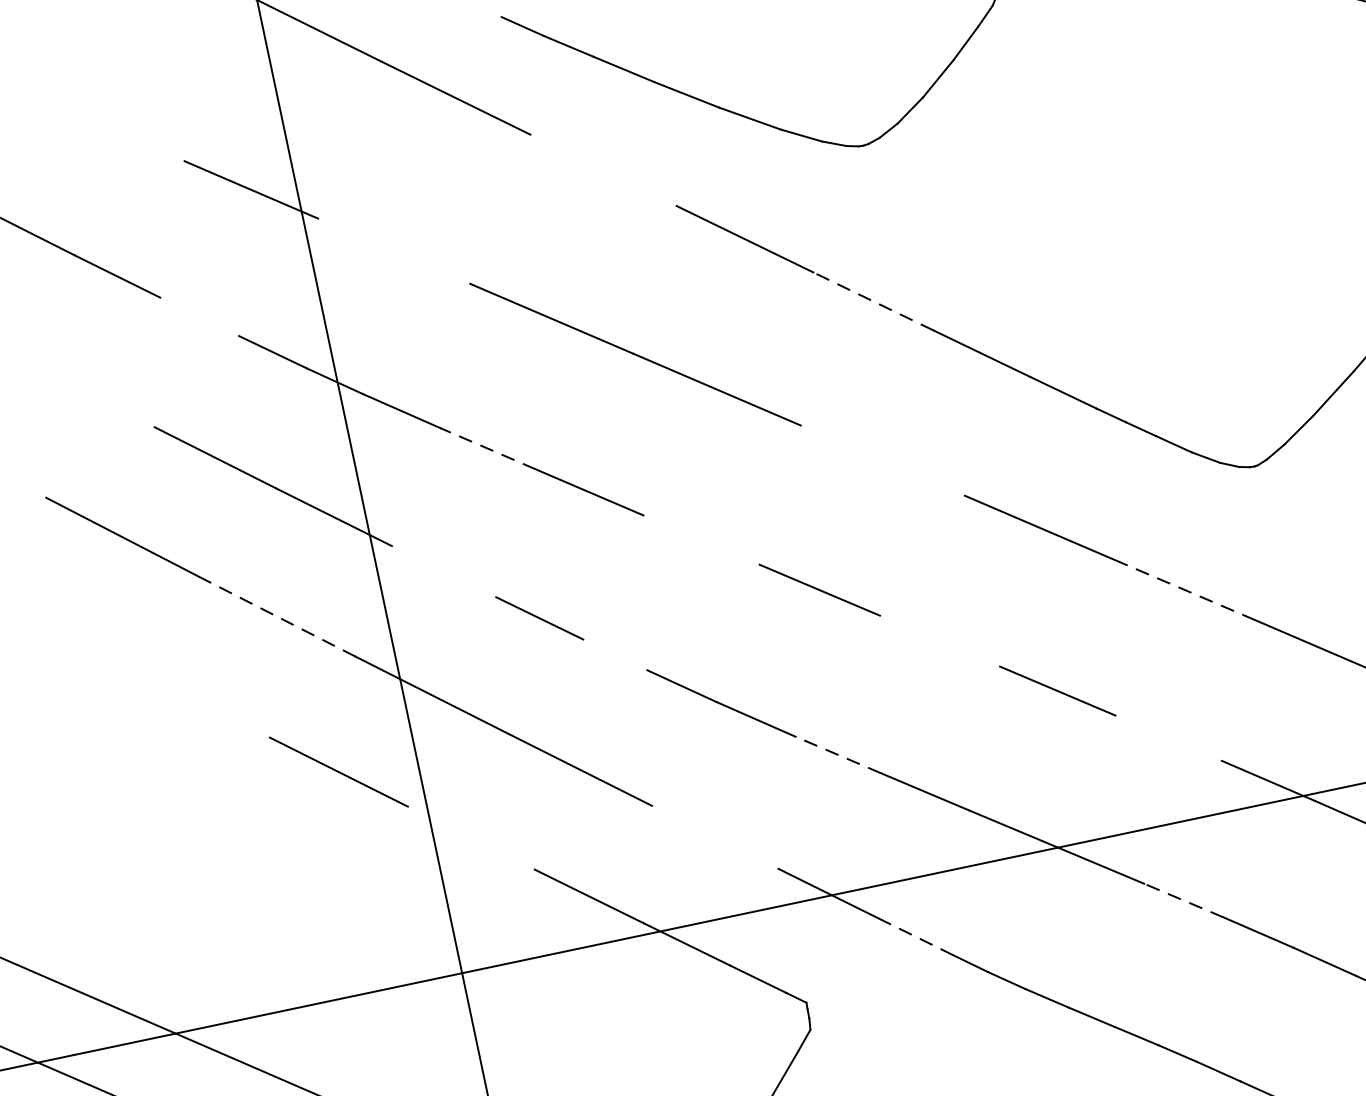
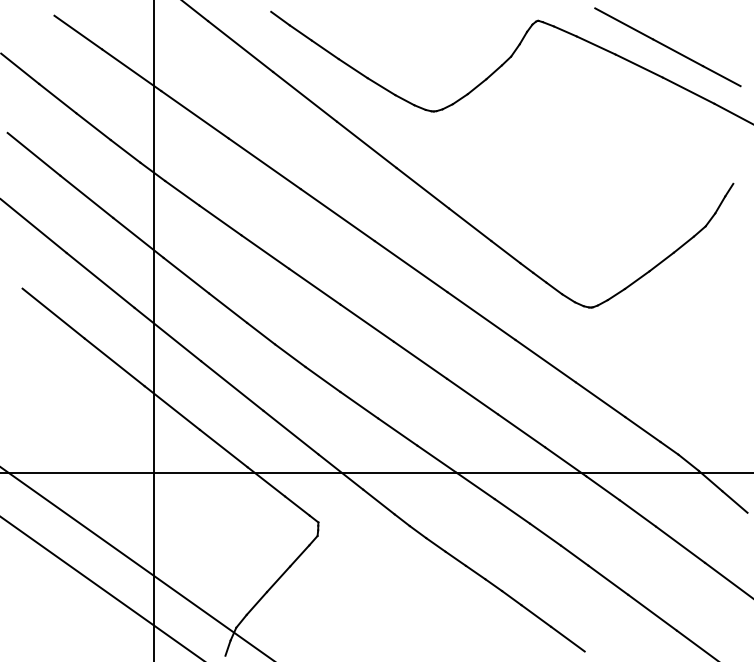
line: (130, 137) -> (78, 32), added
line: (602, 169) -> (304, 96), added
line: (393, 250) -> (194, 114), added
line: (872, 300) -> (422, 187), dashed -> solid
line: (199, 316) -> (93, 126), added
line: (92, 394) -> (33, 153), added
line: (488, 448) -> (220, 220), dashed -> solid
line: (881, 460) -> (410, 266), added
line: (700, 539) -> (314, 286), added
line: (444, 571) -> (186, 275), added
line: (1186, 591) -> (545, 361), dashed -> solid
line: (277, 616) -> (100, 280), dashed -> solid
line: (939, 639) -> (420, 359), added
line: (616, 654) -> (261, 333), added
line: (198, 701) -> (53, 313), added
line: (1168, 737) -> (521, 430), added
line: (836, 753) -> (358, 404), dashed -> solid
line: (469, 837) -> (171, 407), added
line: (714, 837) -> (290, 432), added
line: (1182, 901) -> (511, 511), dashed -> solid
line: (916, 938) -> (378, 502), dashed -> solid

